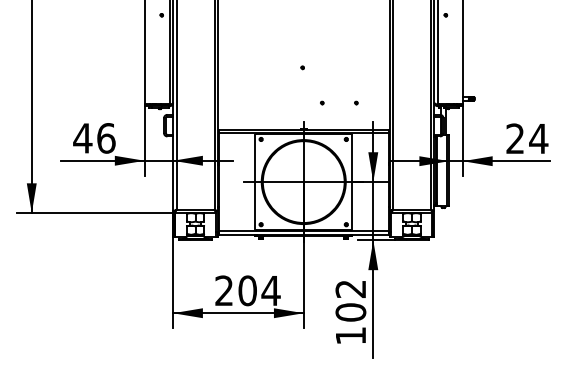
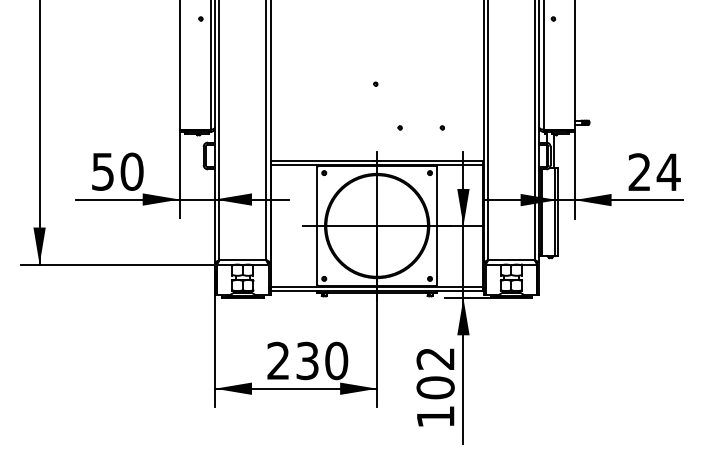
text: (93, 138) -> (116, 171), 46 -> 50
text: (259, 290) -> (322, 360), 204 -> 230

